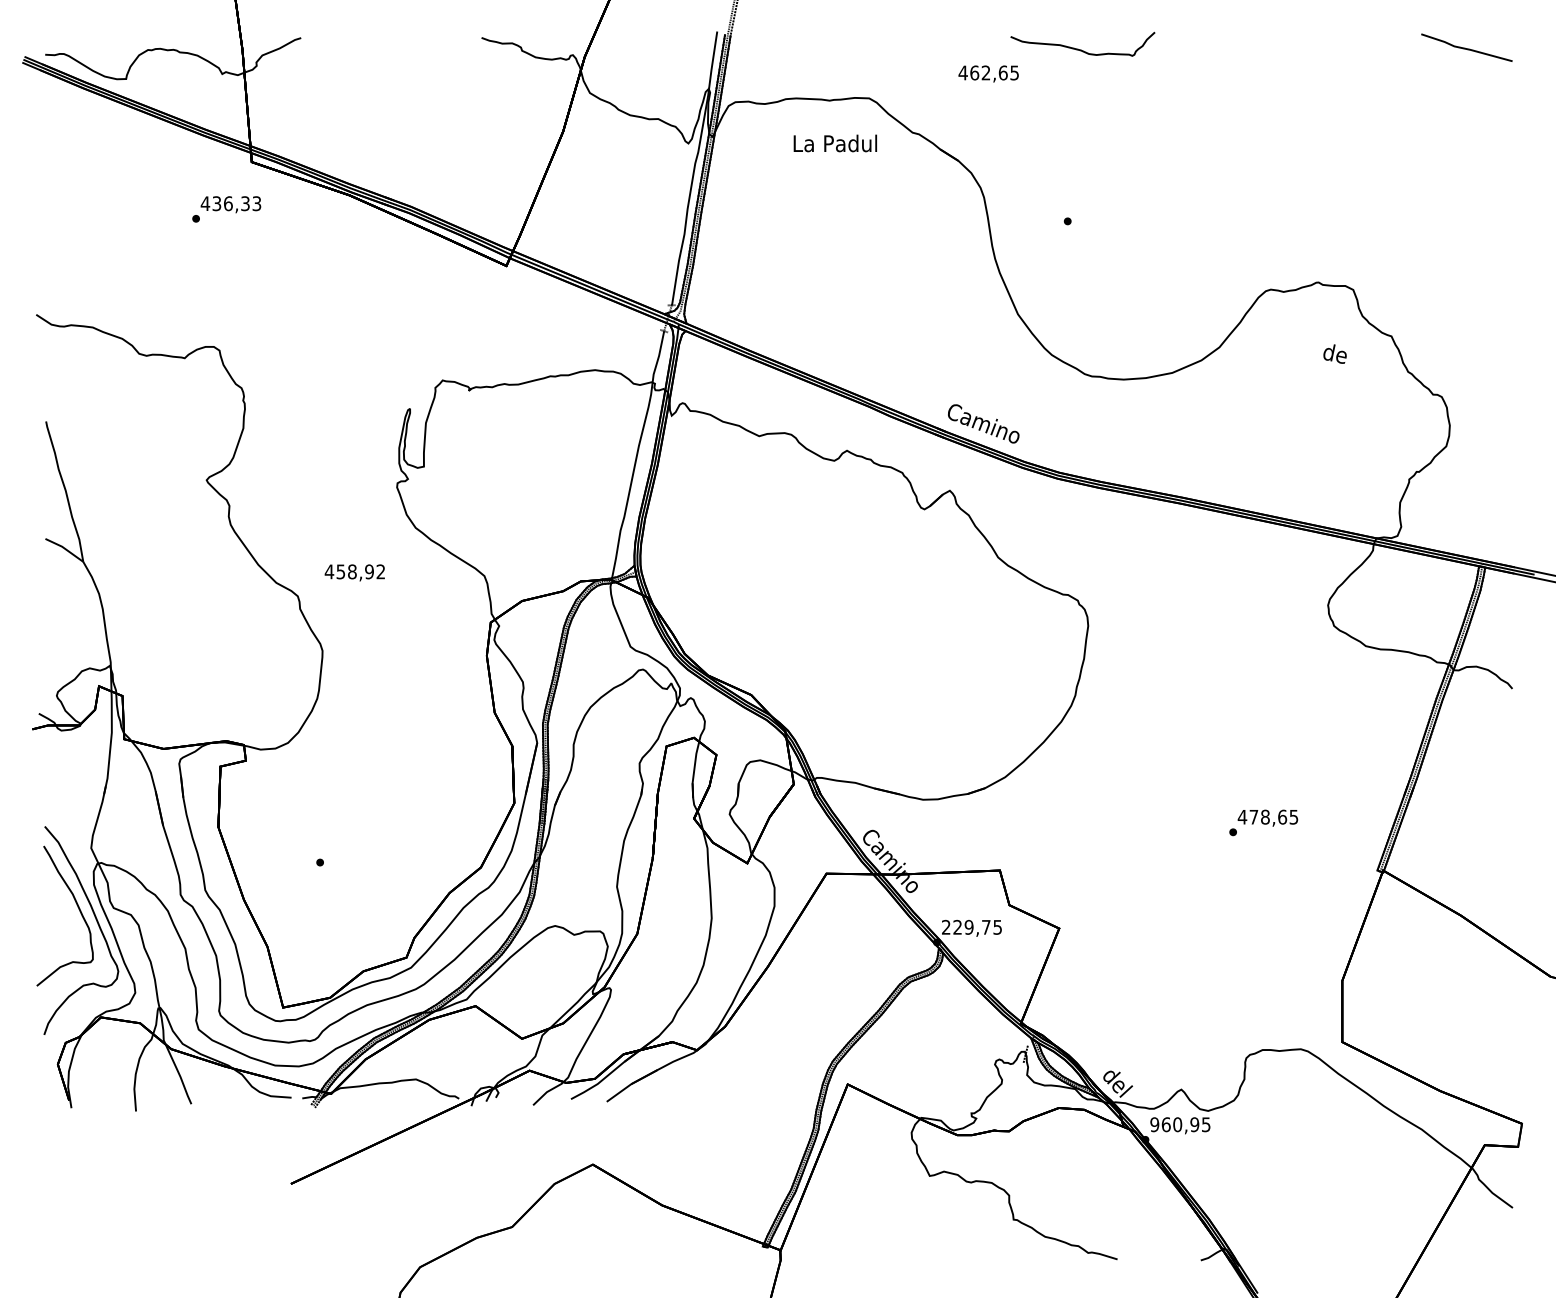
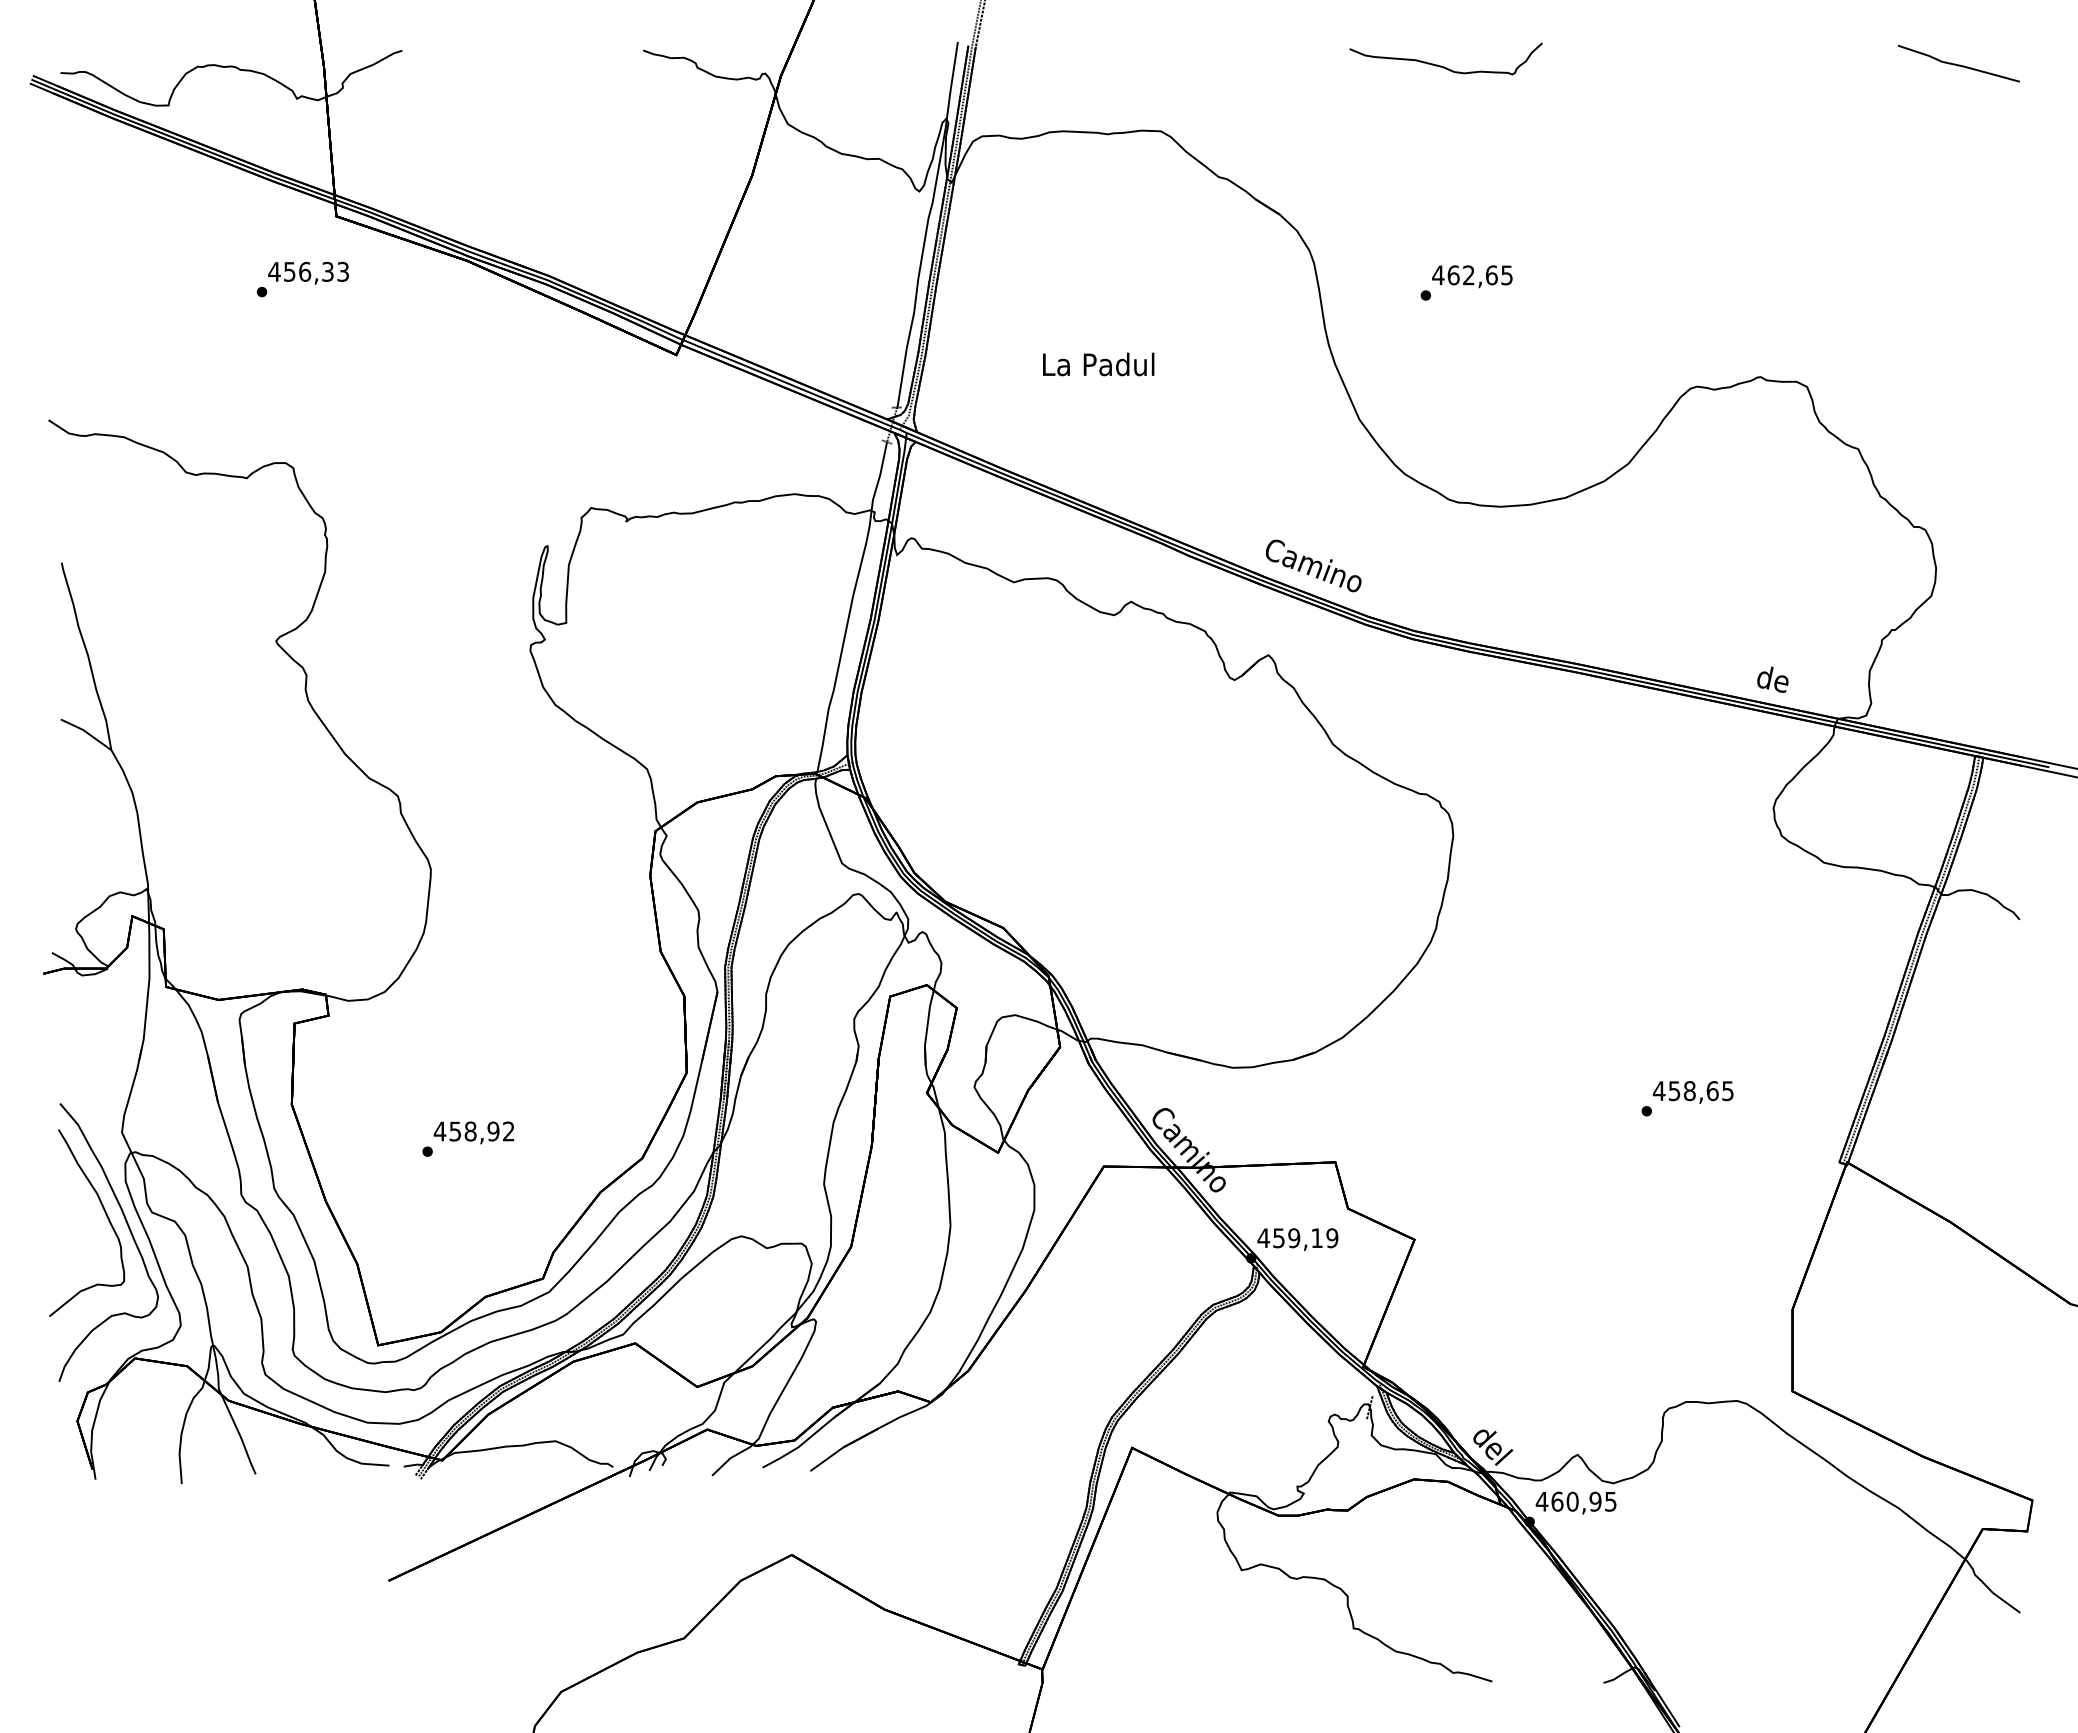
text: (988, 73) -> (1472, 276), moved
text: (835, 143) -> (1098, 364), moved
text: (216, 203) -> (289, 271), 436,33 -> 456,33
text: (1334, 353) -> (1772, 679), moved
text: (354, 572) -> (473, 1132), moved
text: (1253, 817) -> (1674, 1091), 478,65 -> 458,65
text: (971, 927) -> (1297, 1238), 229,75 -> 459,19
text: (1154, 1124) -> (1541, 1501), 960,95 -> 460,95

